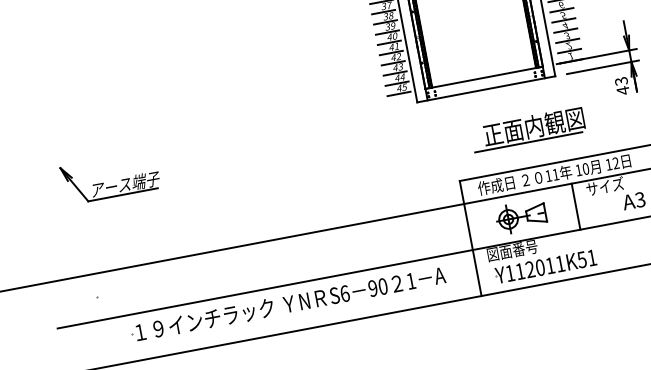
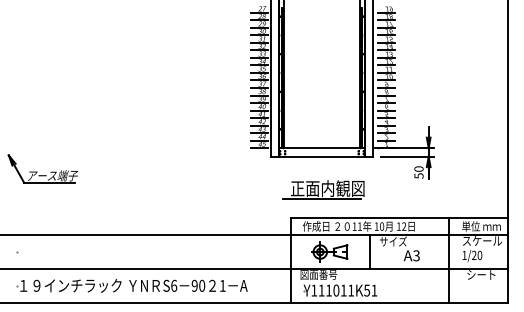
text: (621, 86) -> (418, 172), 43 -> 50
part: (528, 129) -> (323, 189), moved
text: (529, 269) -> (328, 290), Y112011K51 -> Y111011K51
part: (286, 304) -> (131, 285), moved

